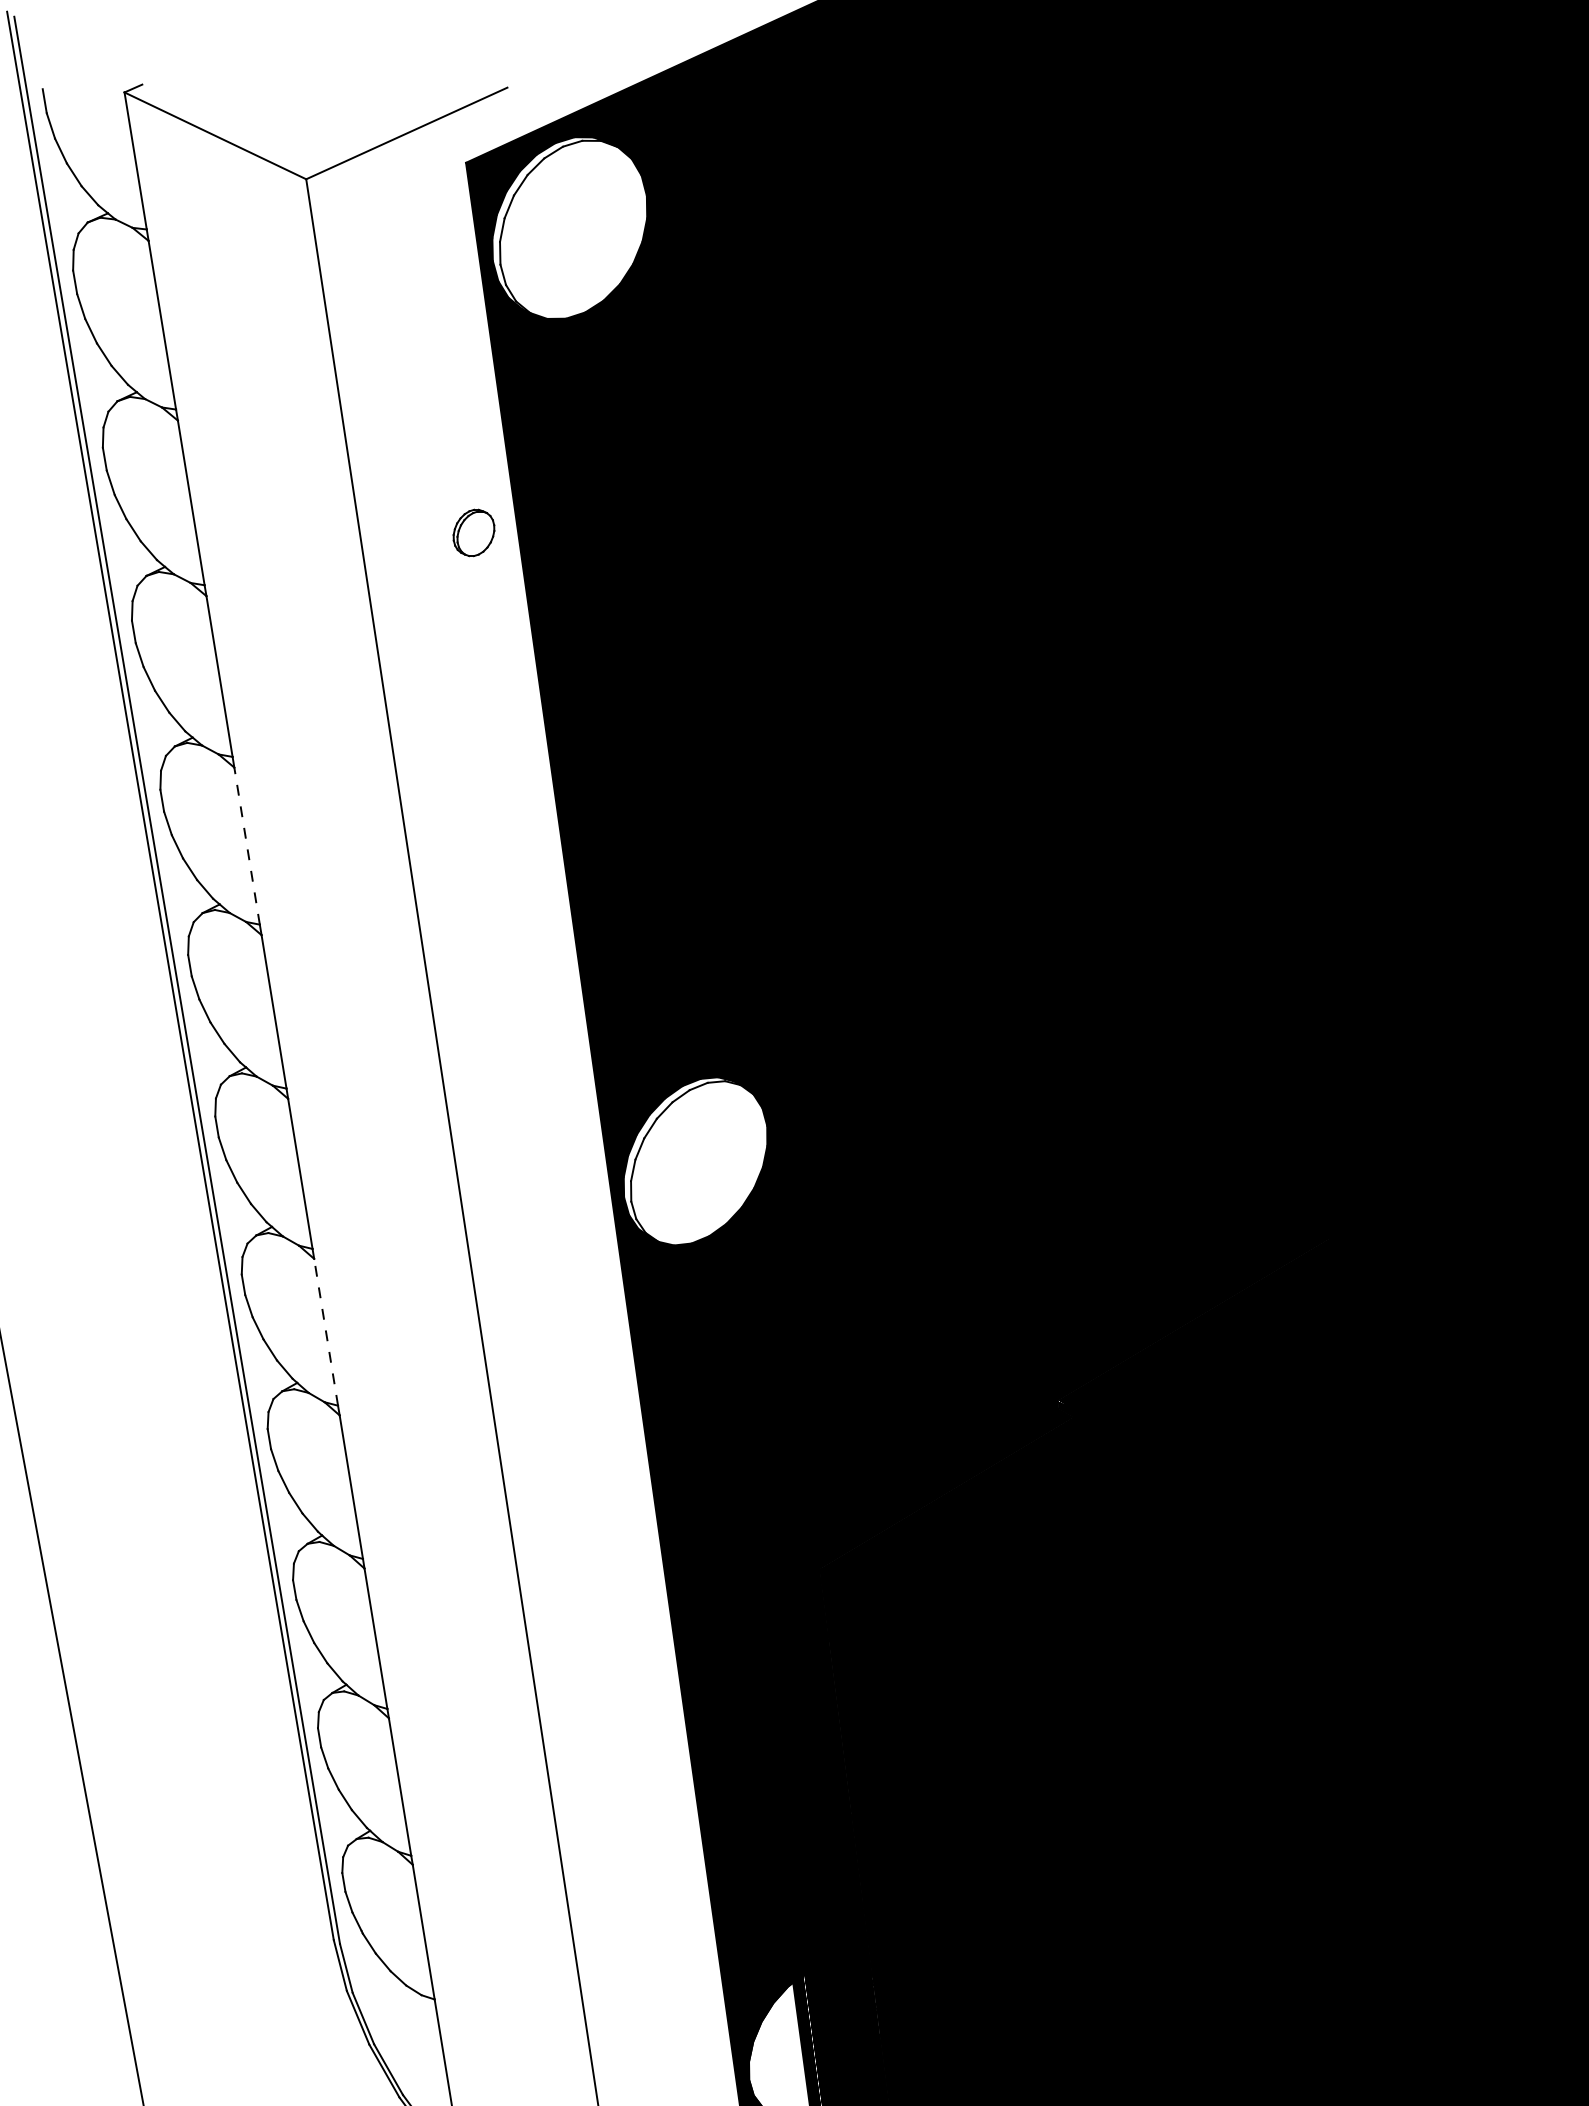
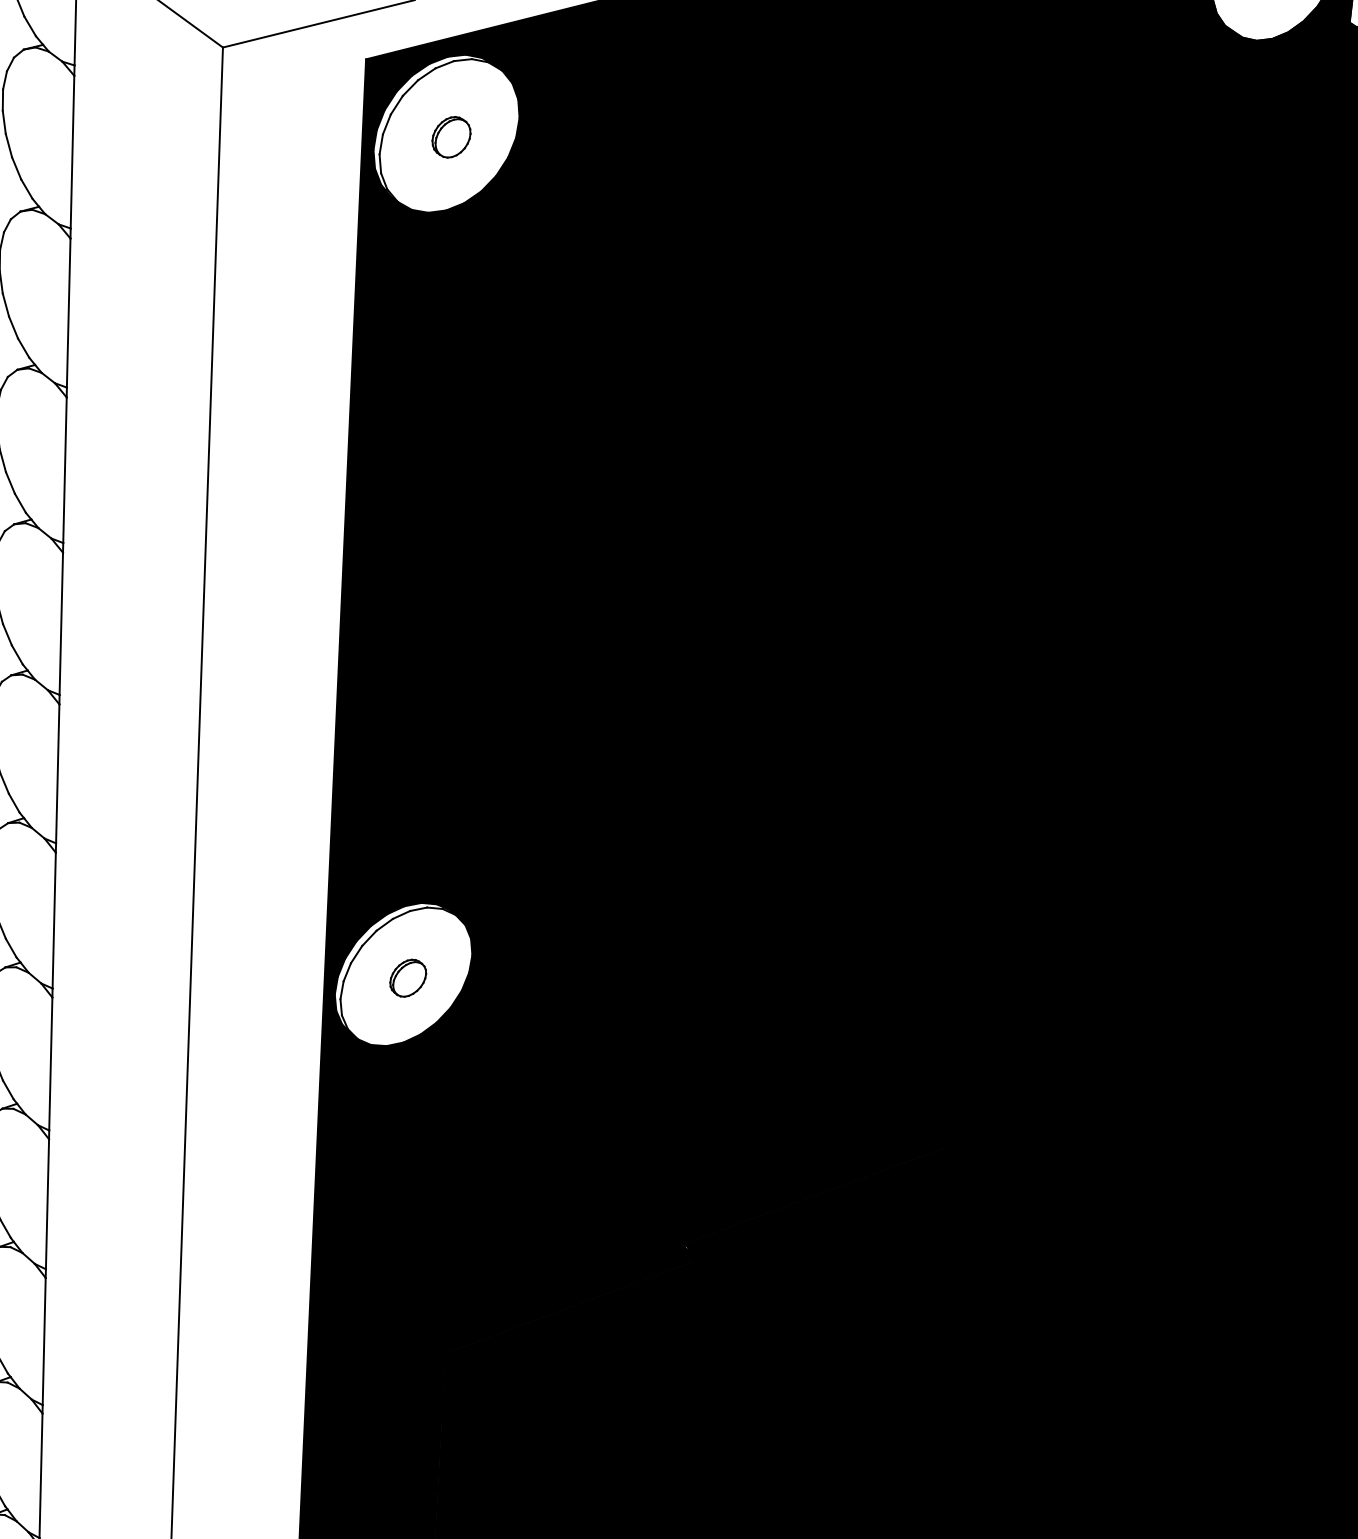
part: (473, 532) -> (451, 136), moved
line: (247, 846) -> (61, 624), dashed -> solid
part: (701, 1164) -> (408, 978), added
line: (326, 1331) -> (51, 1063), dashed -> solid

